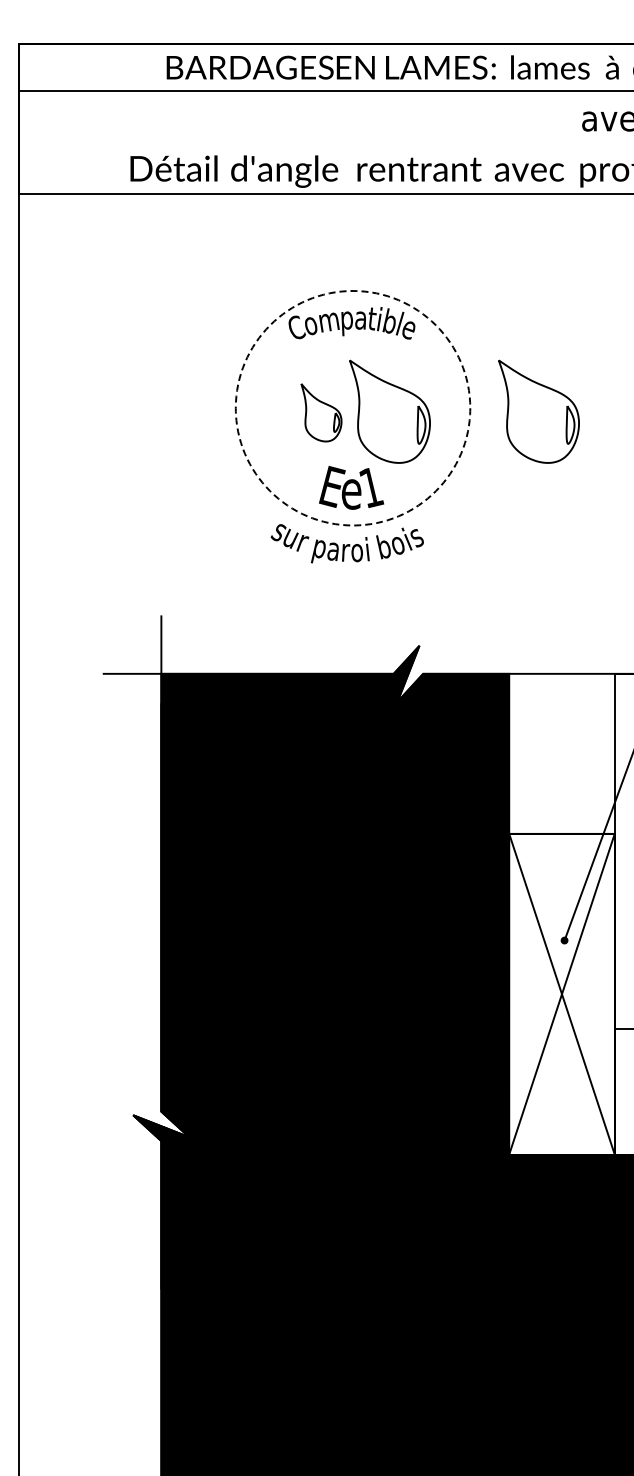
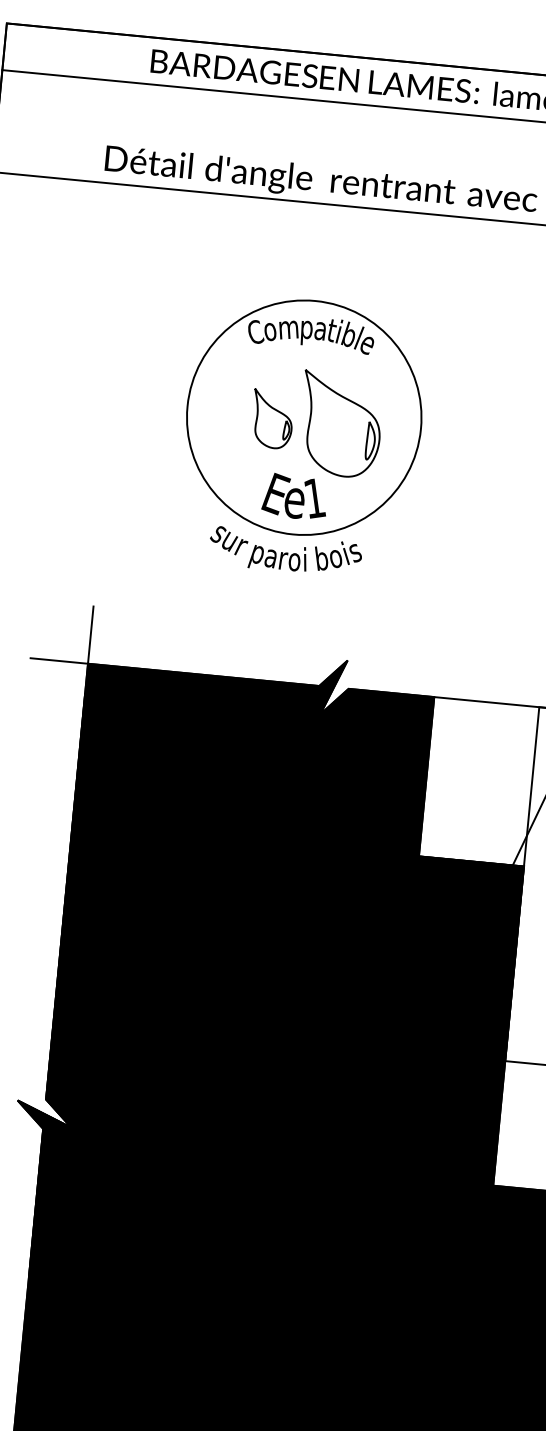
circle: (352, 407) -> (303, 416), dashed -> solid
part: (538, 411) -> (488, 438), removed
fill: (561, 993) -> (455, 1020), added

